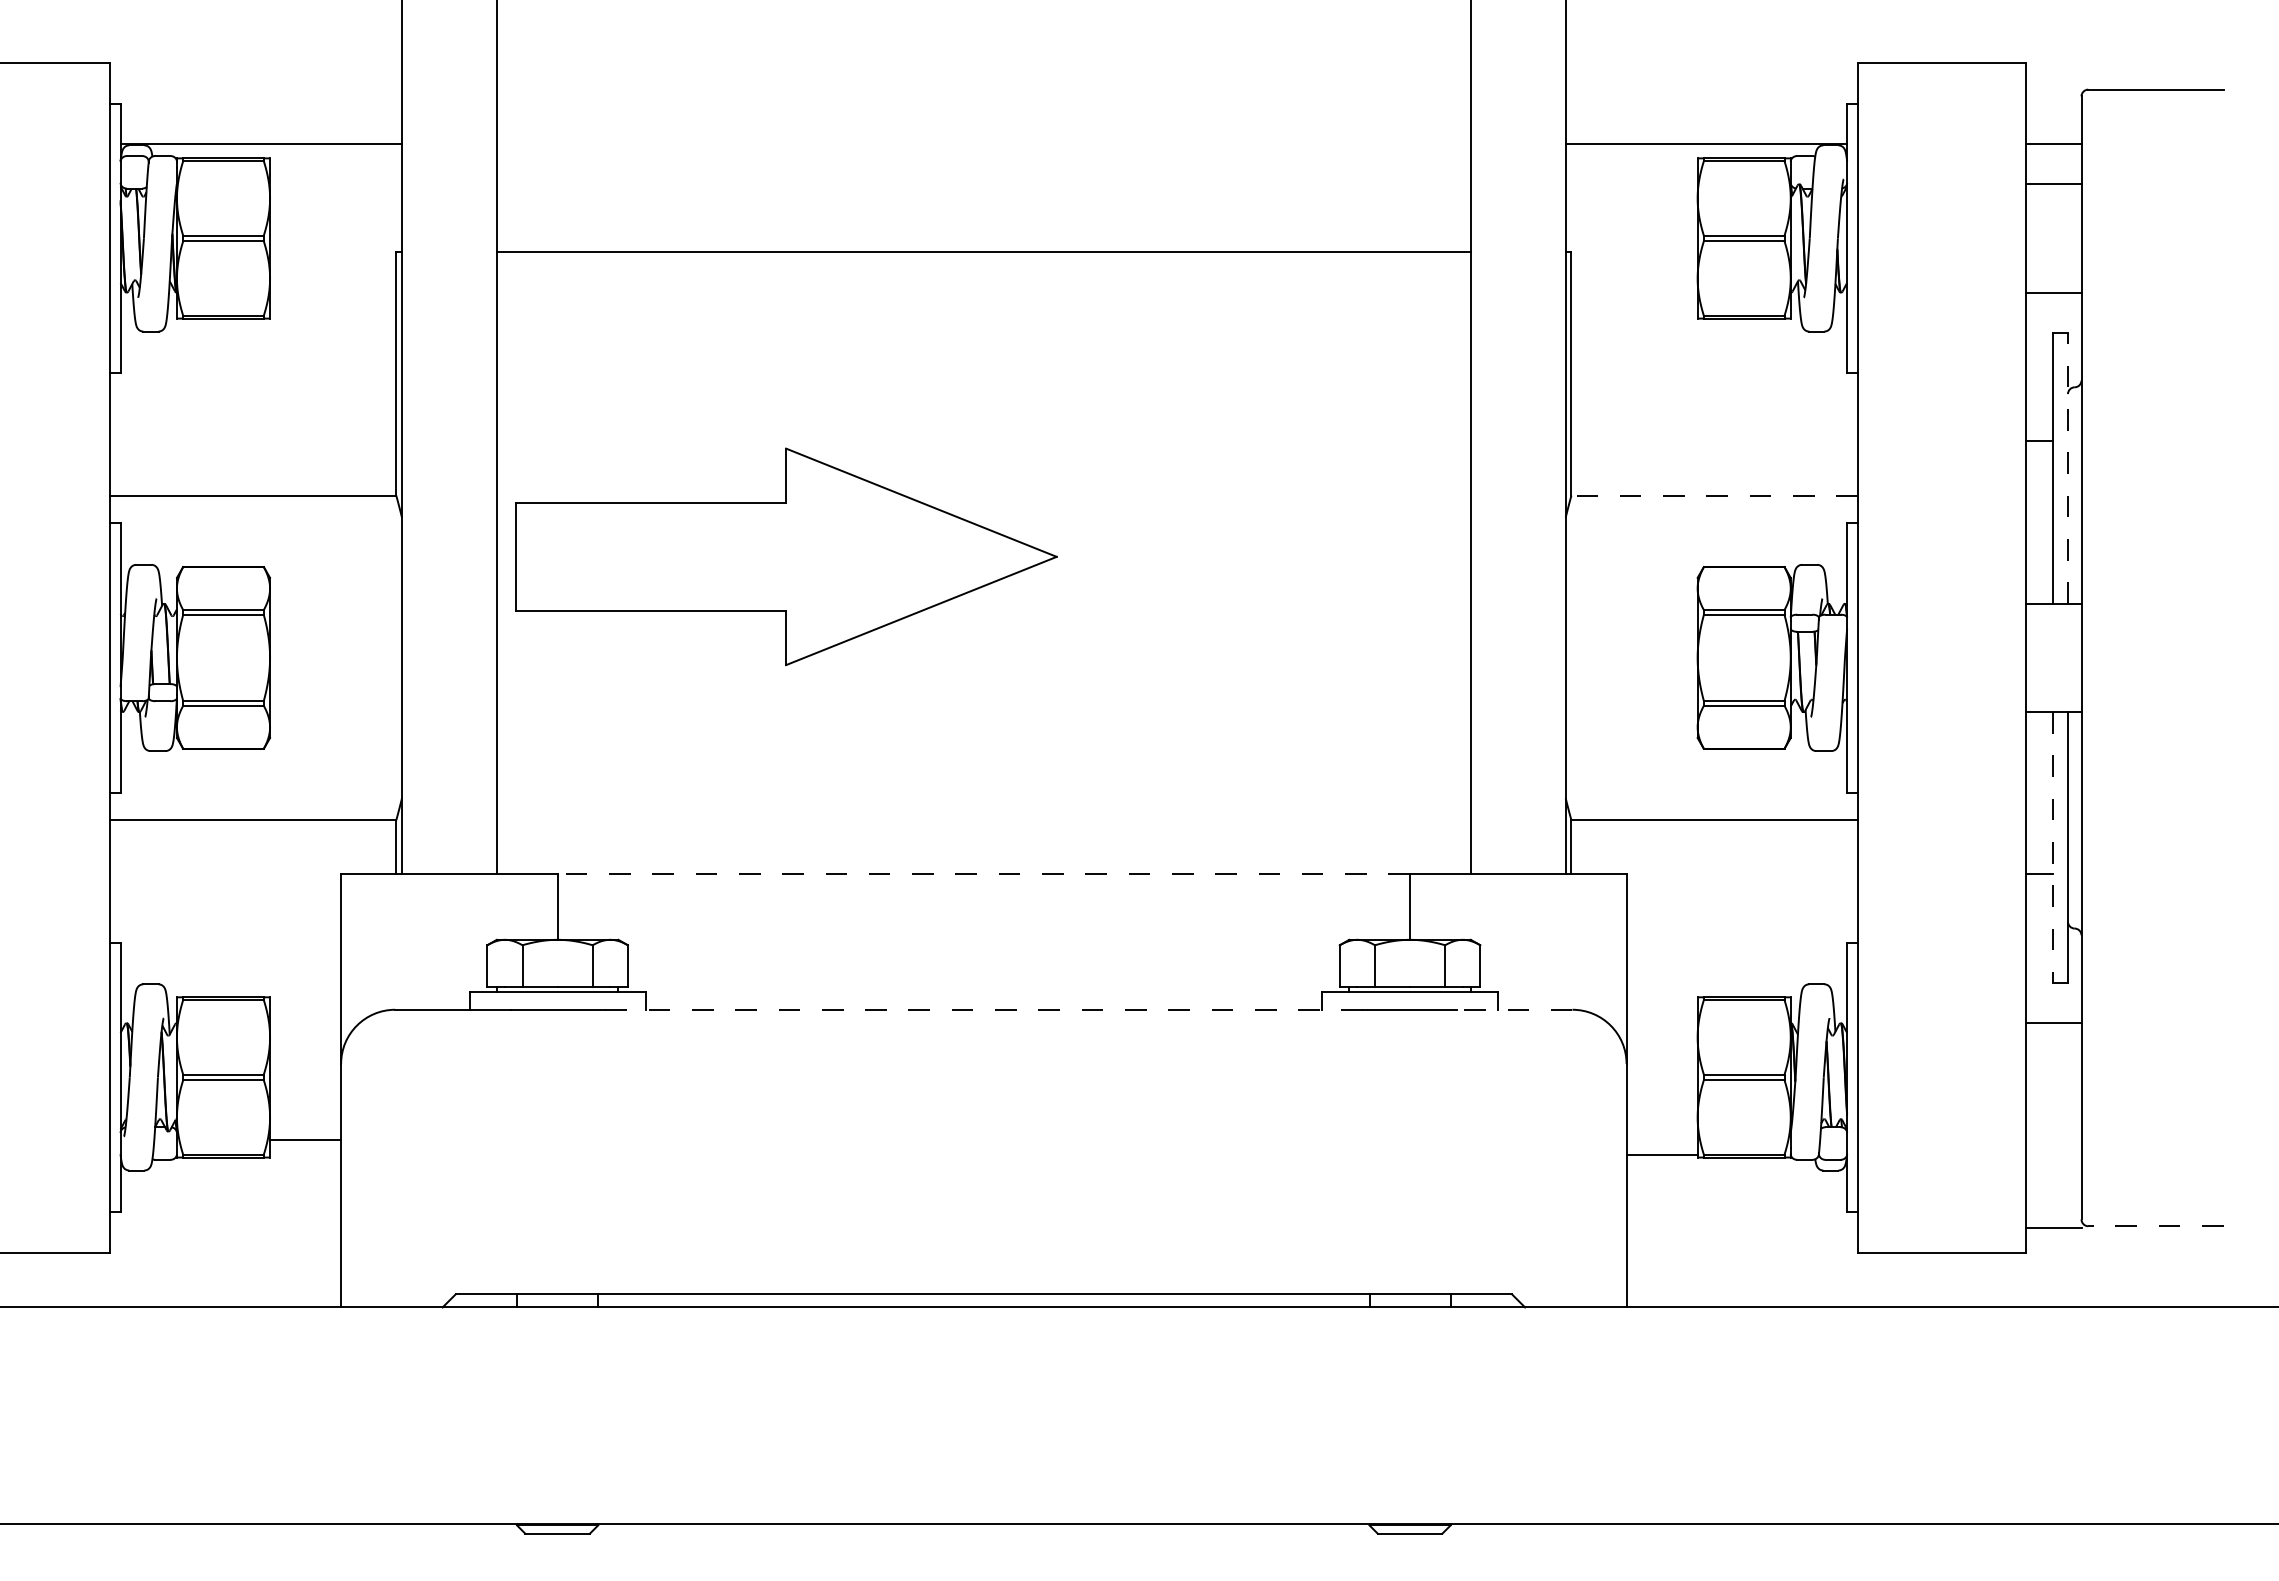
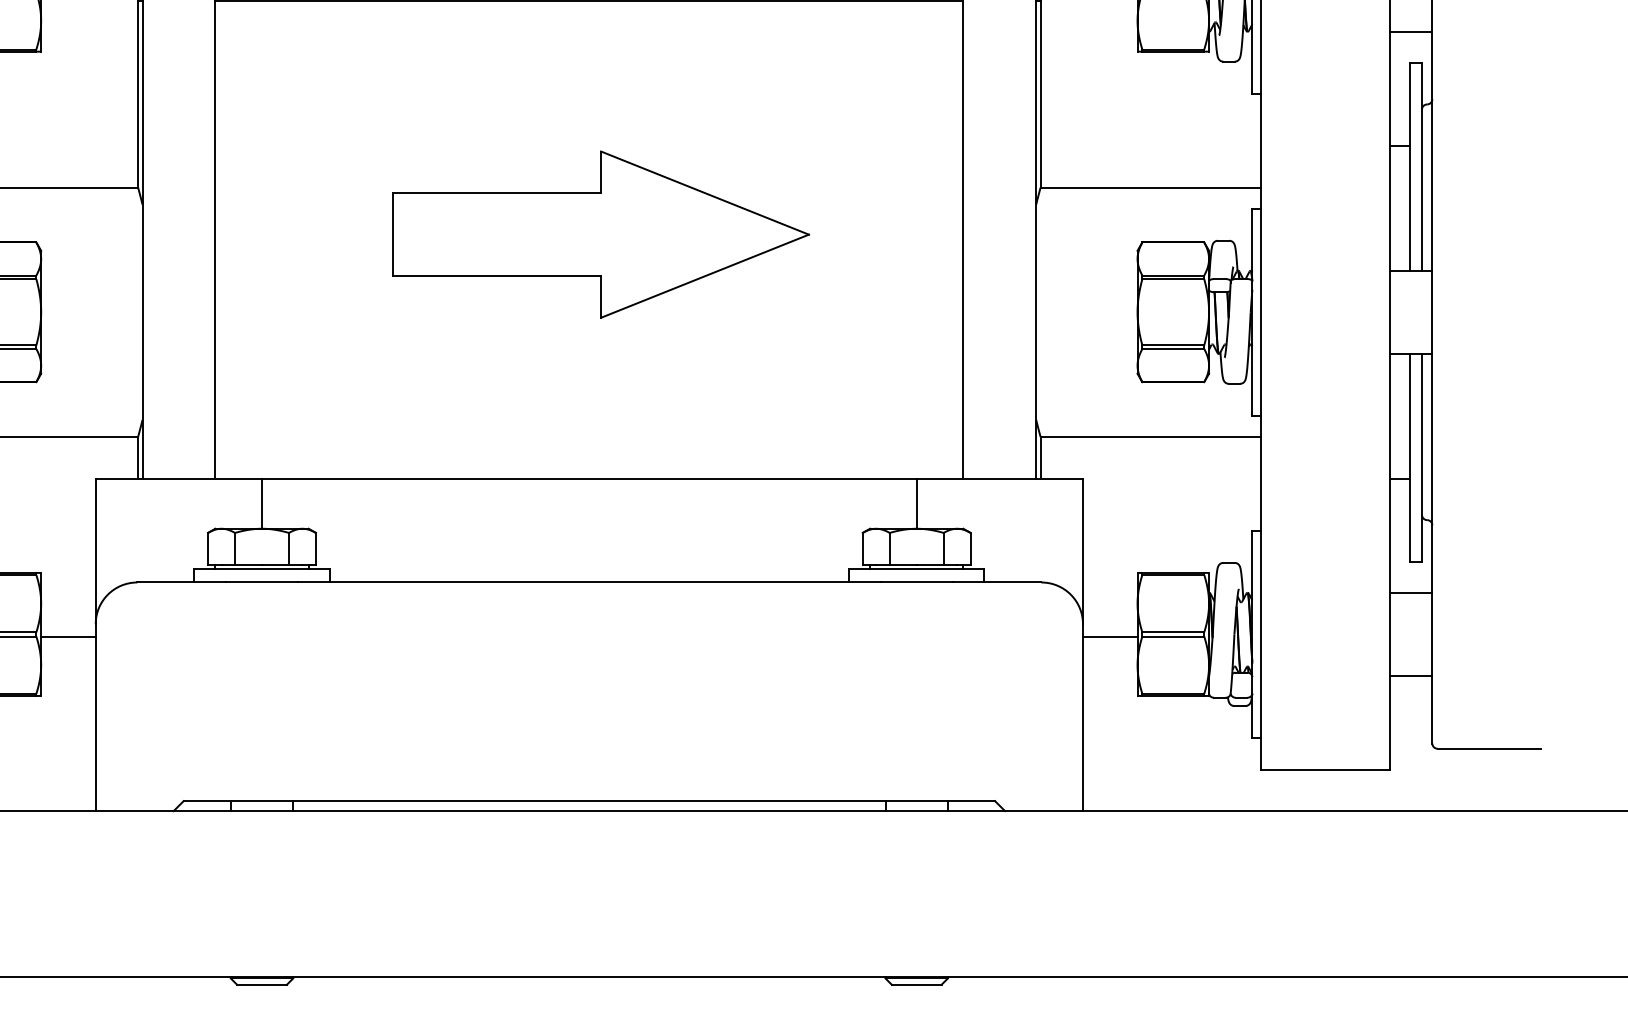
line: (2067, 468) -> (1421, 166), dashed -> solid
line: (1714, 495) -> (1150, 187), dashed -> solid
part: (786, 556) -> (601, 234), moved
line: (2052, 847) -> (1410, 457), dashed -> solid
line: (983, 874) -> (589, 478), dashed -> solid
line: (983, 1009) -> (589, 582), dashed -> solid
line: (1514, 1009) -> (996, 582), dashed -> solid
line: (305, 1140) -> (68, 637), moved
line: (1661, 1155) -> (1109, 637), moved
line: (2155, 1226) -> (1489, 748), dashed -> solid
line: (2053, 1227) -> (1410, 675), moved

